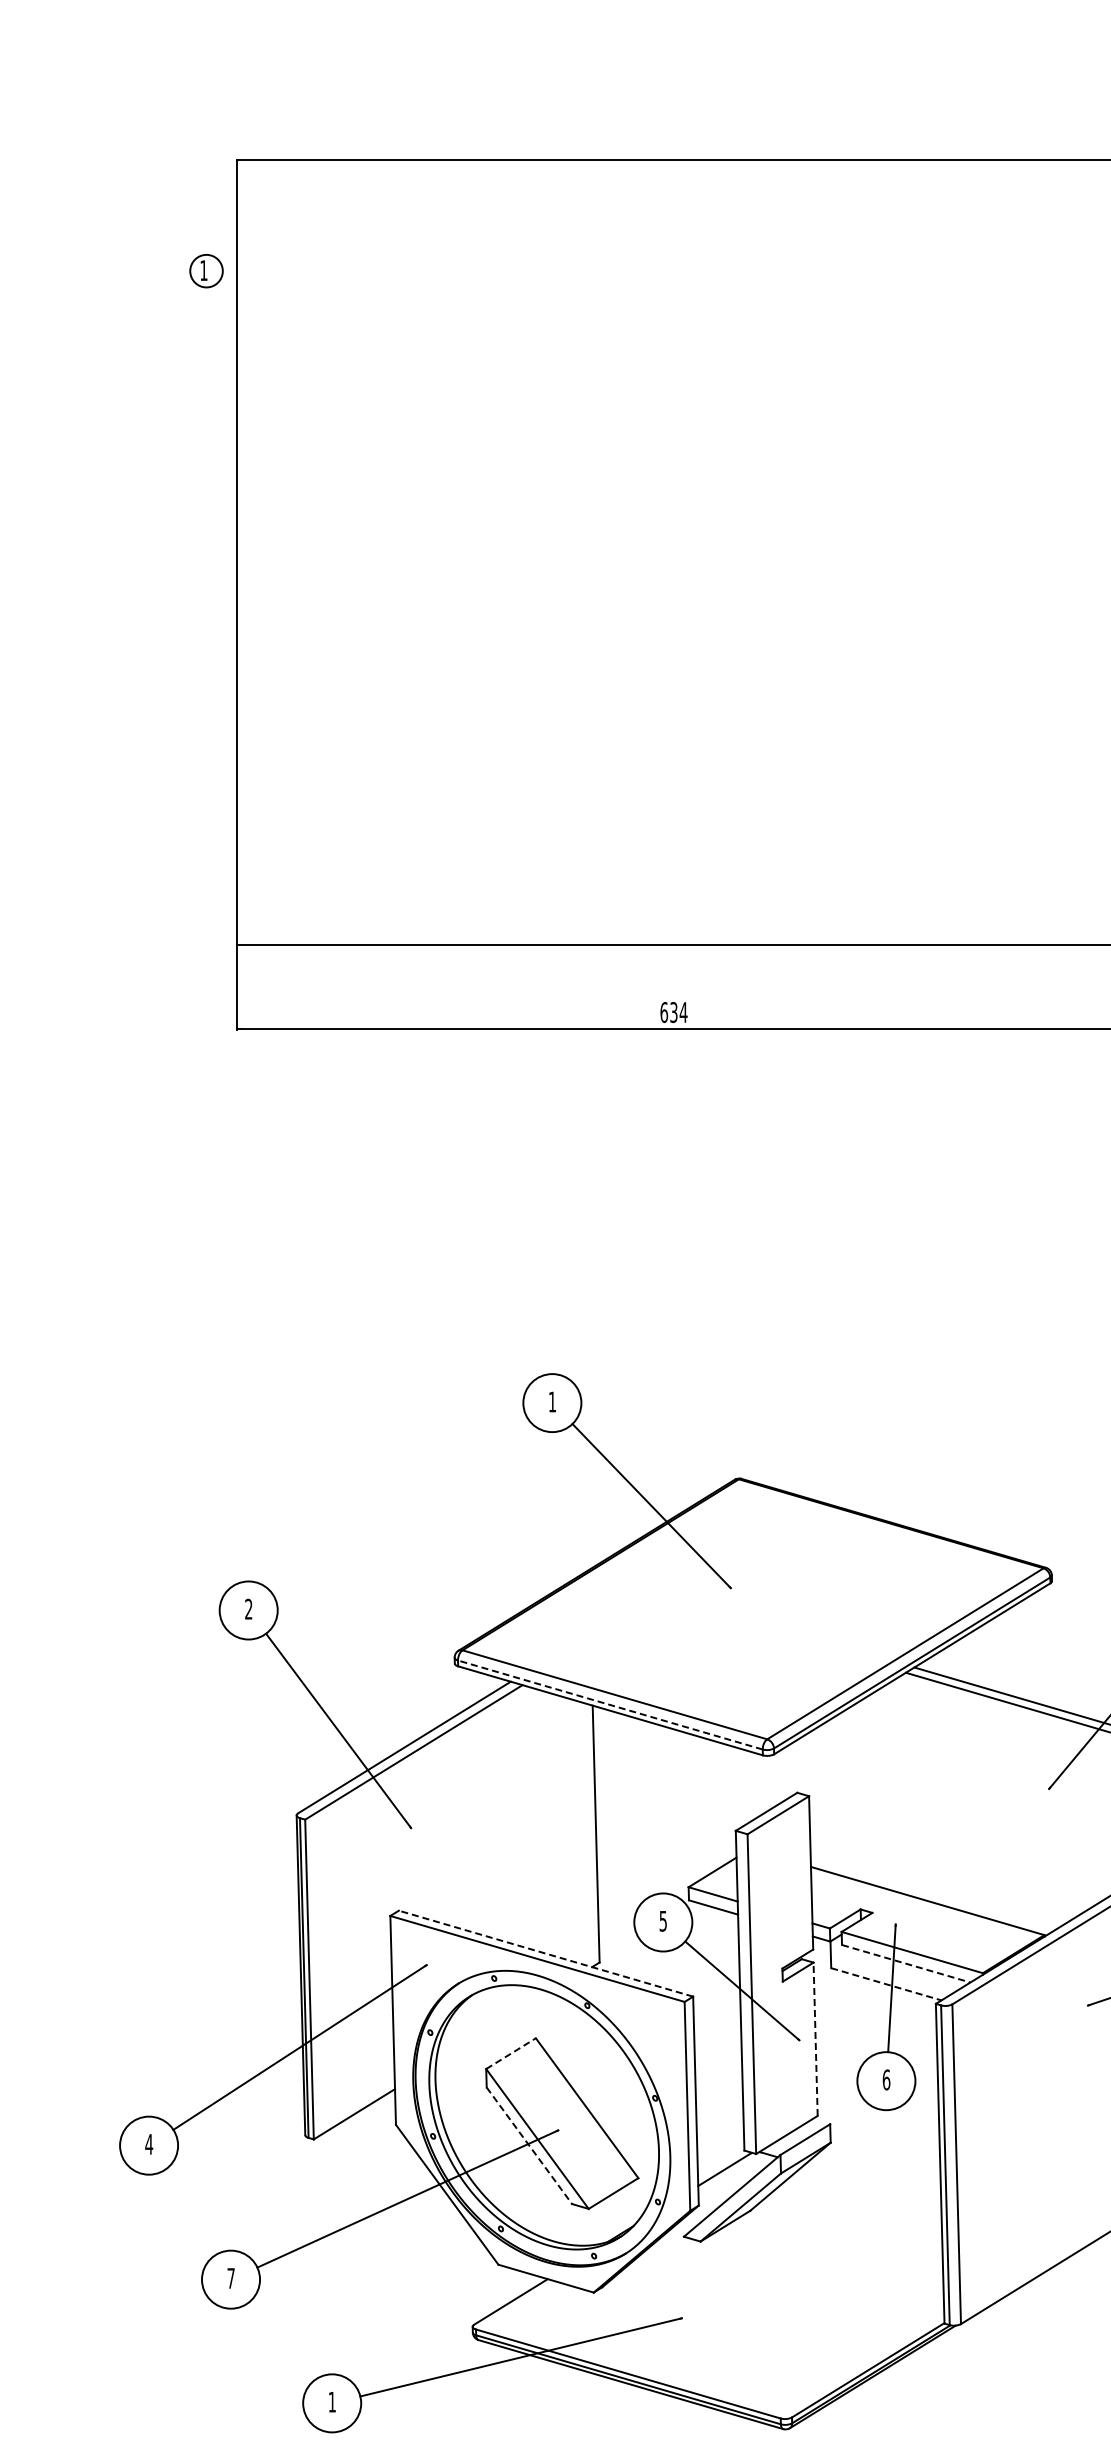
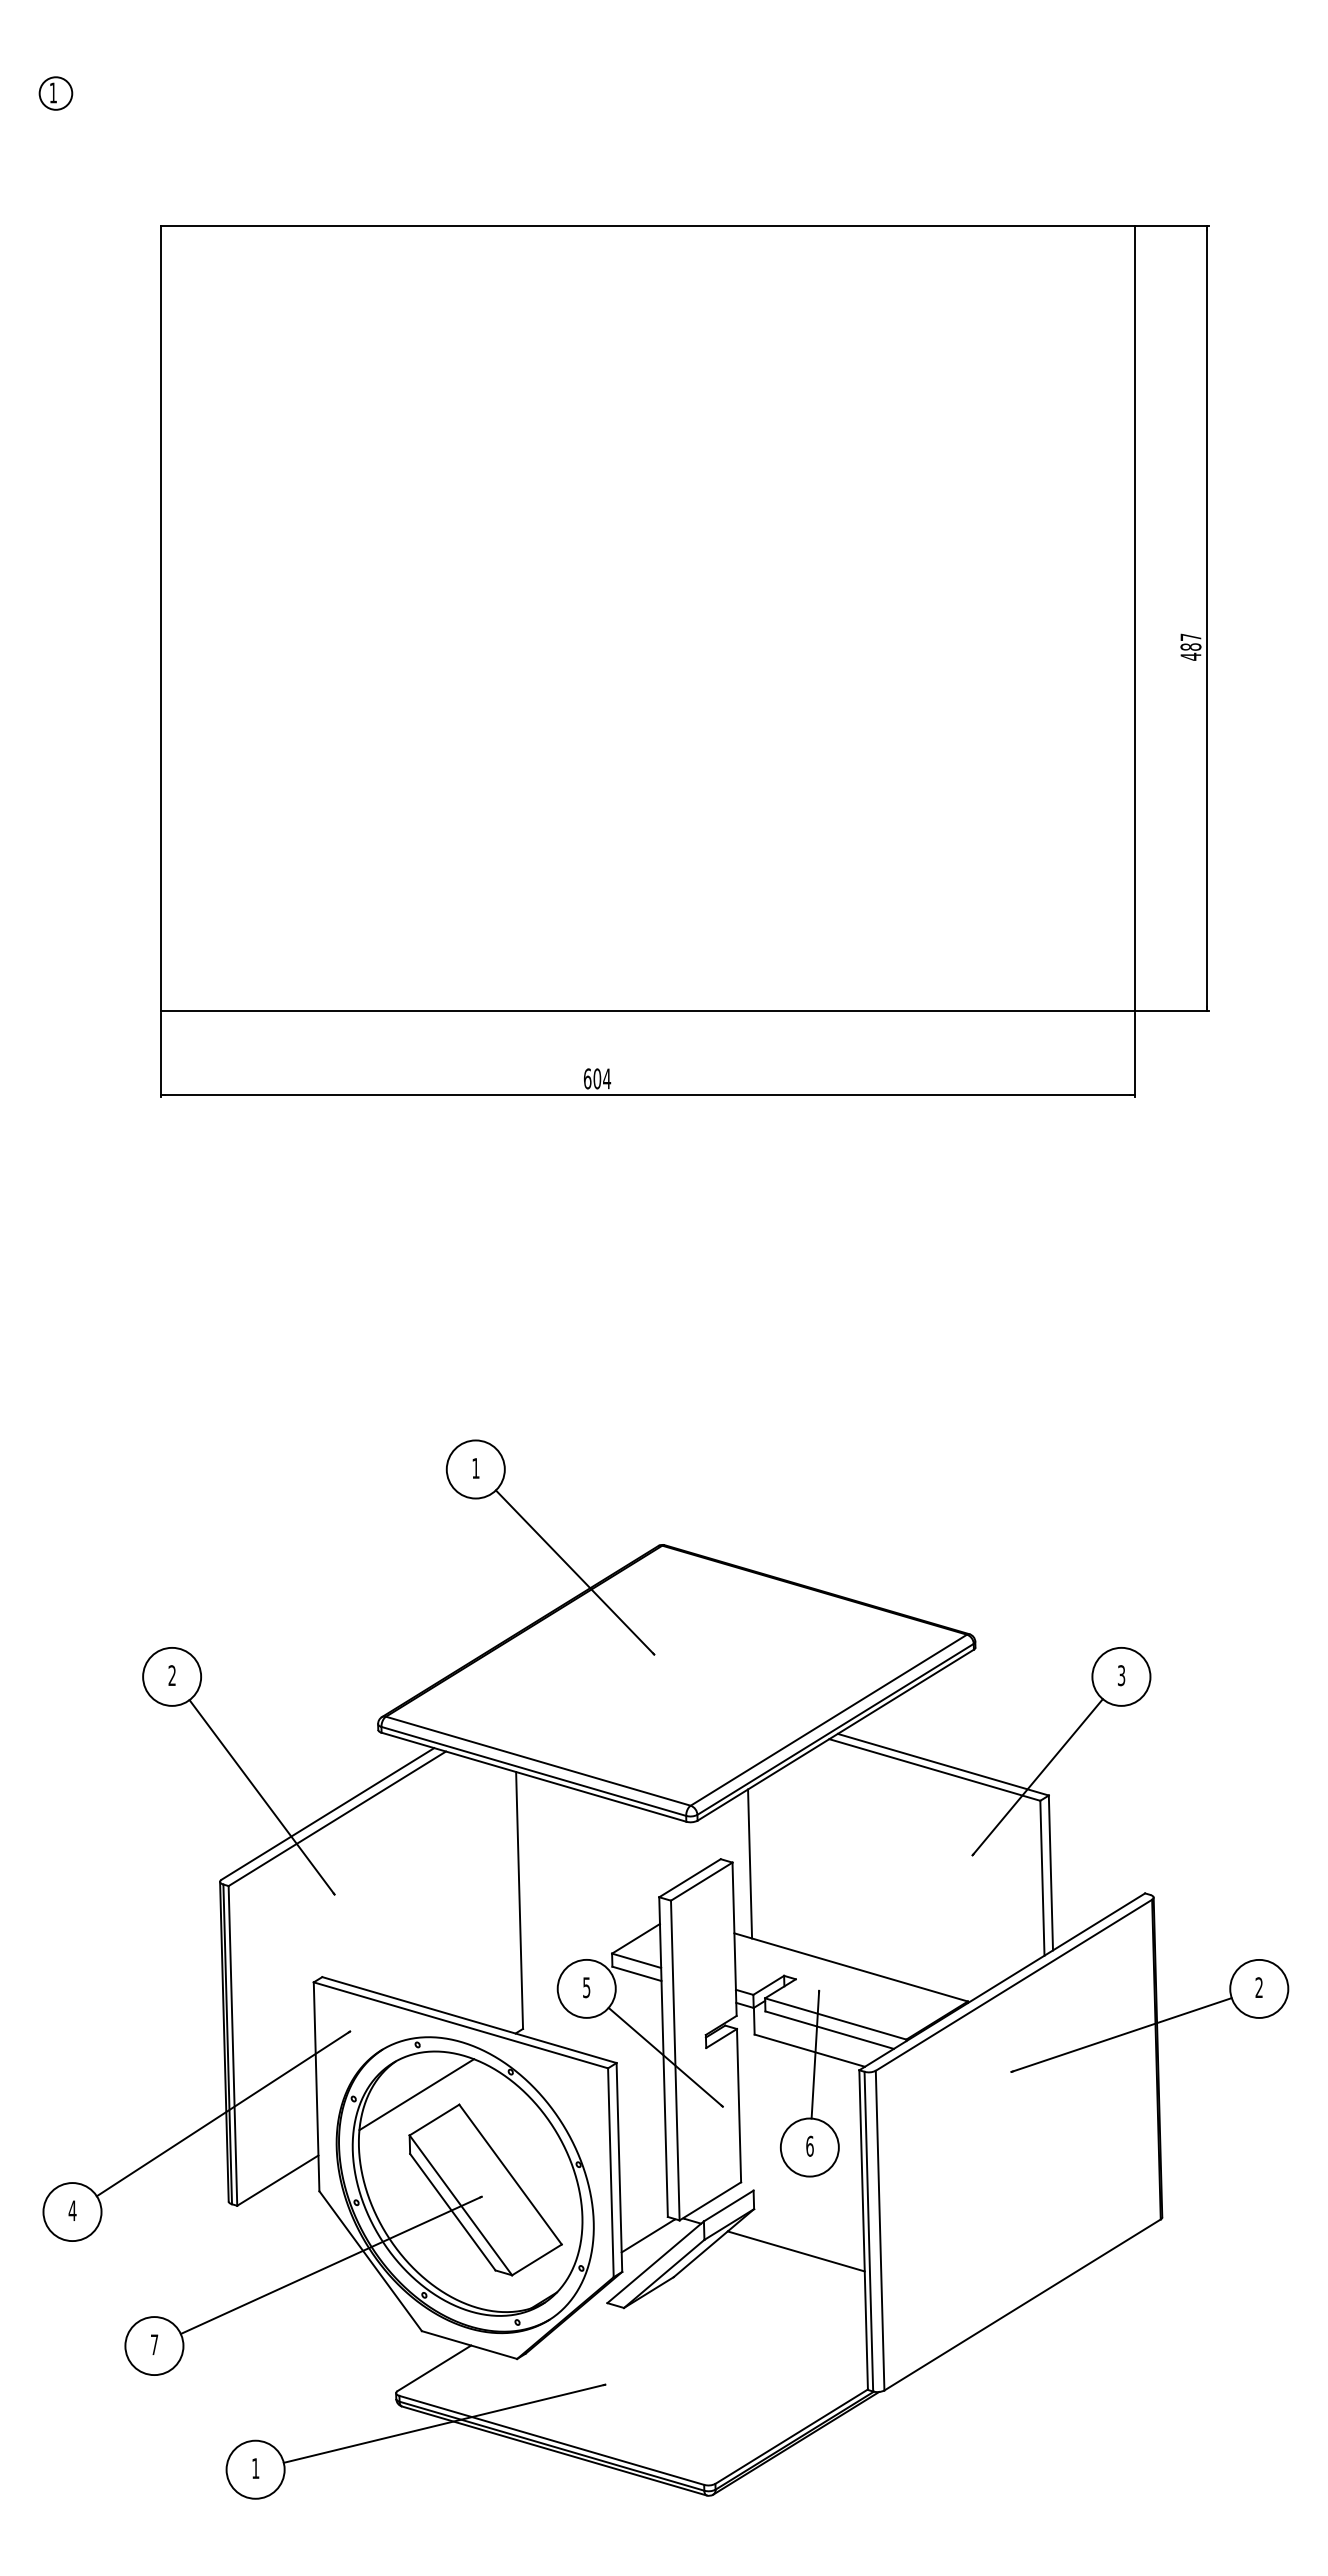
part: (206, 271) -> (55, 93), moved
text: (674, 1012) -> (597, 1078), 634 -> 604
line: (610, 1705) -> (533, 1771), dashed -> solid
line: (827, 1797) -> (750, 1863), added
line: (545, 1953) -> (468, 2019), dashed -> solid
line: (906, 1964) -> (829, 2030), dashed -> solid
line: (887, 1984) -> (810, 2050), dashed -> solid
line: (493, 2028) -> (416, 2094), added
line: (816, 2039) -> (739, 2105), dashed -> solid
line: (511, 2053) -> (434, 2119), dashed -> solid
line: (530, 2146) -> (453, 2212), dashed -> solid
line: (872, 2185) -> (795, 2251), added

